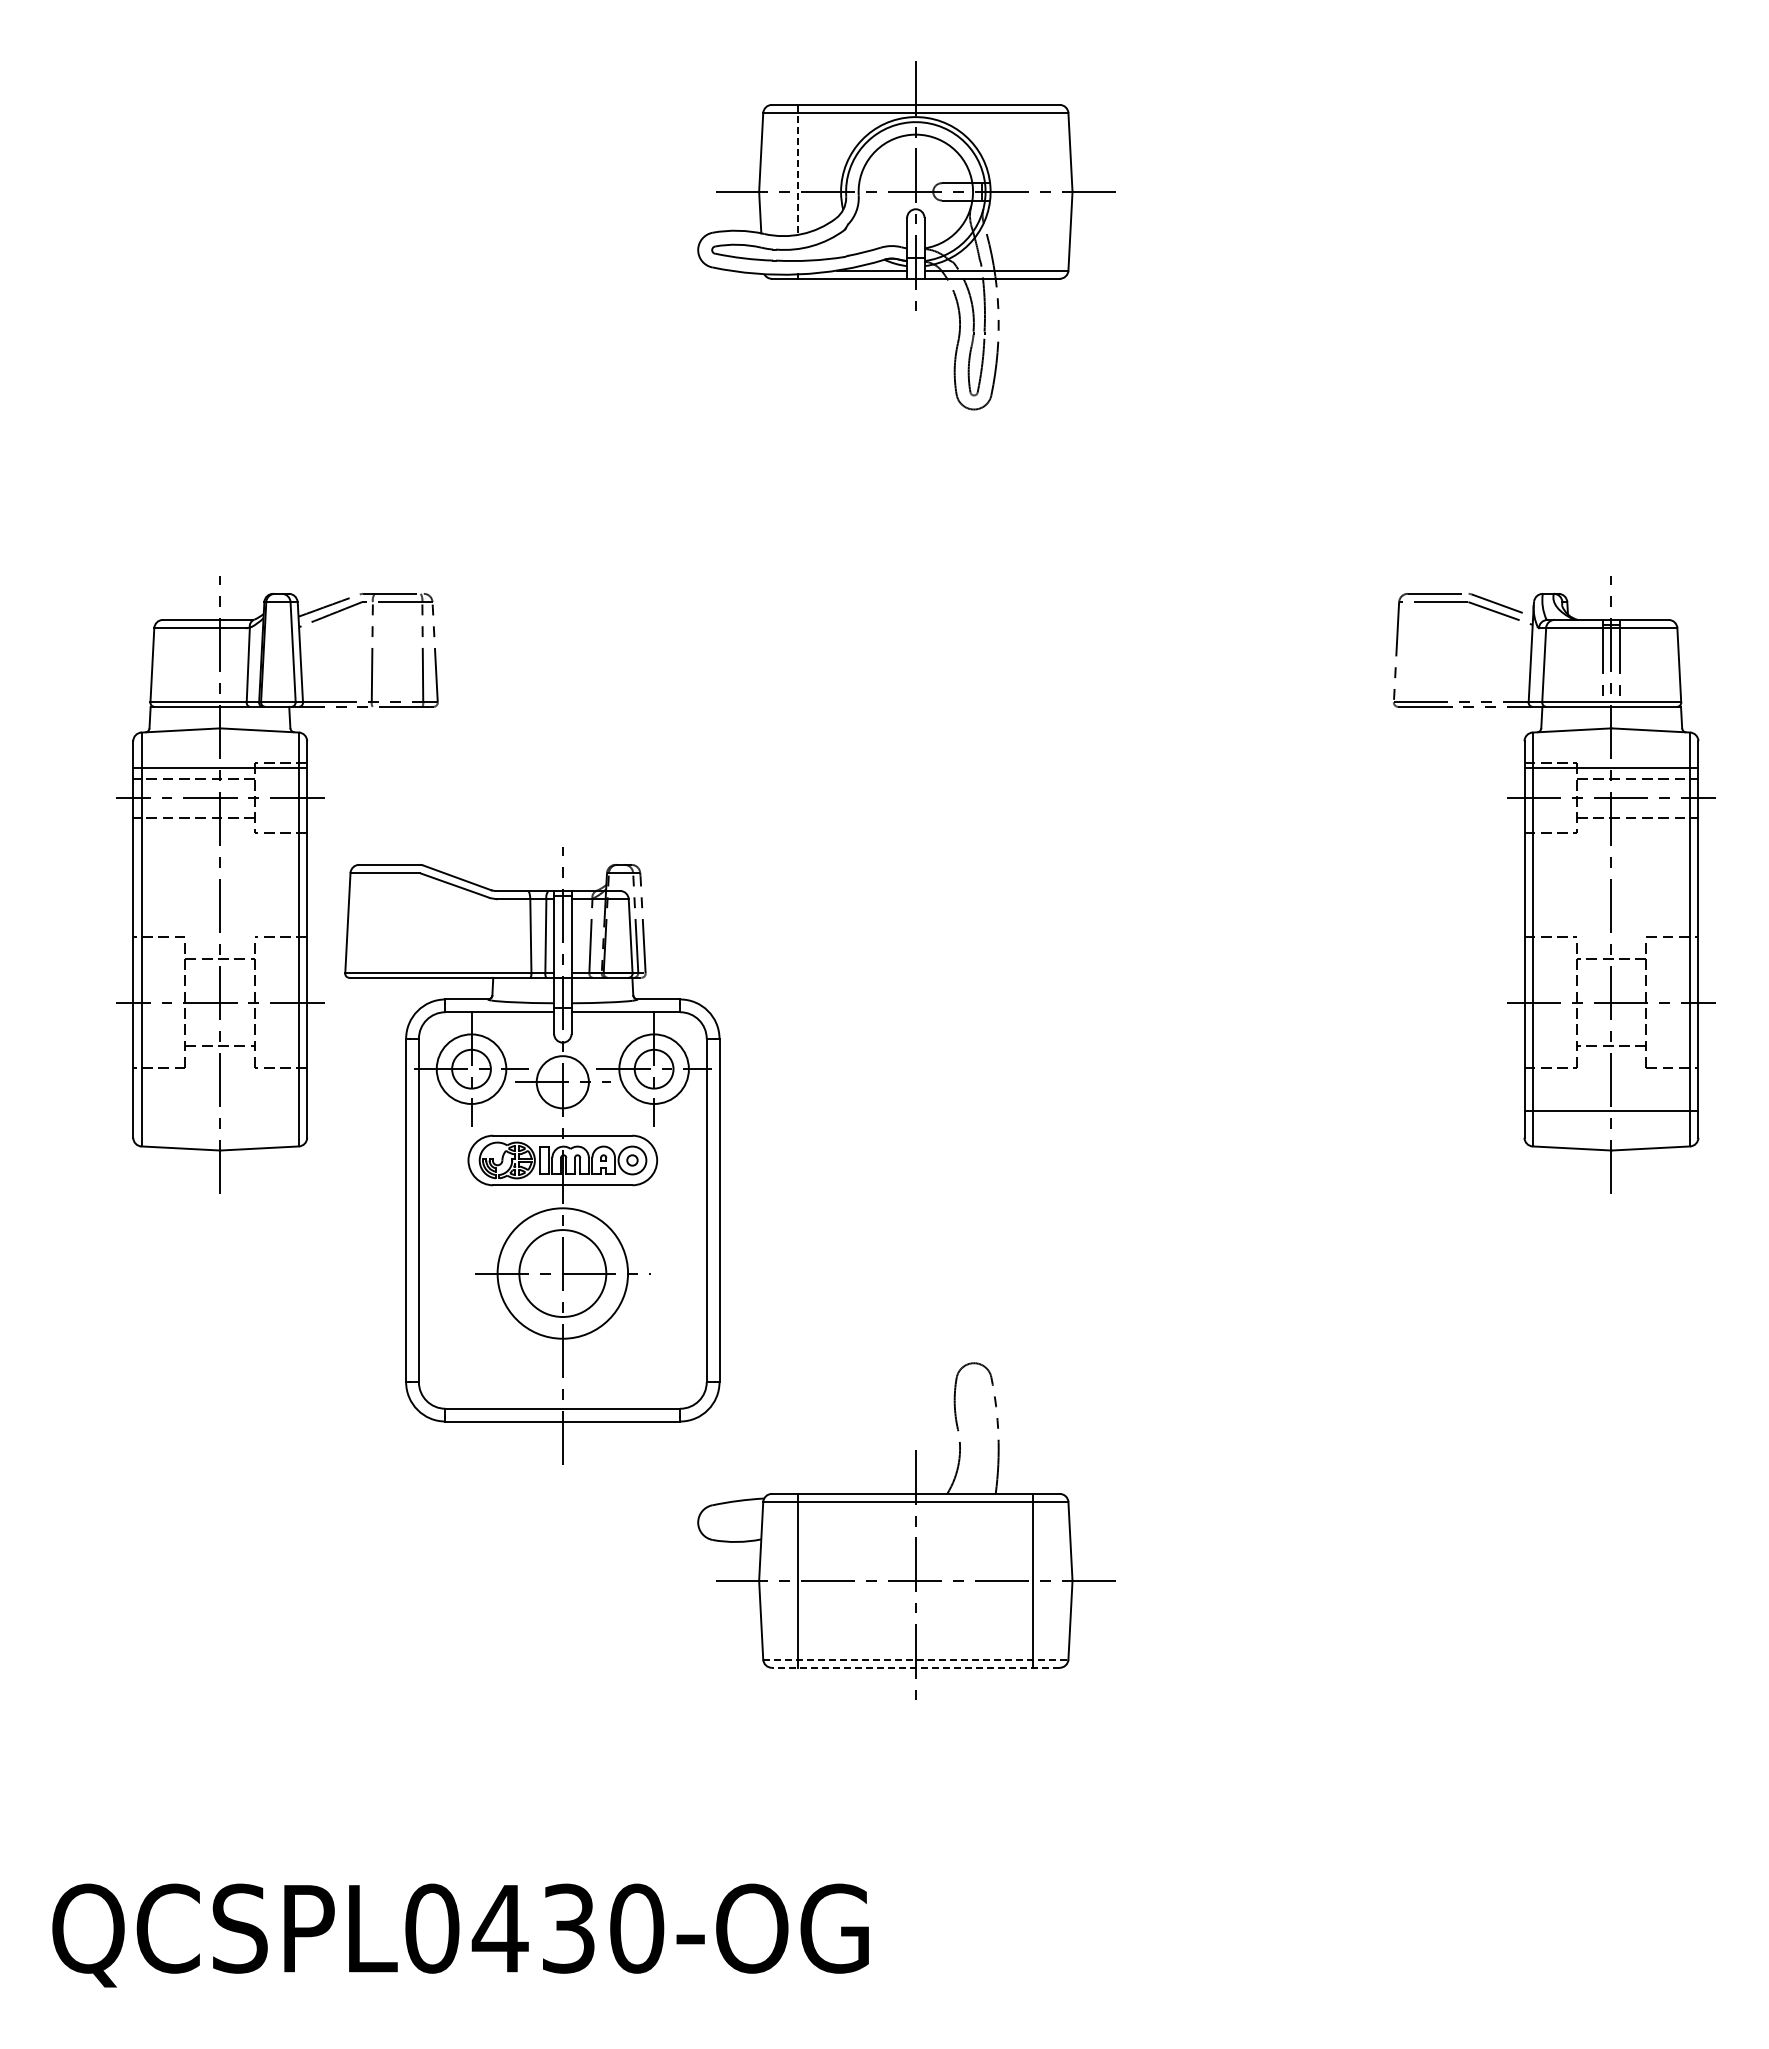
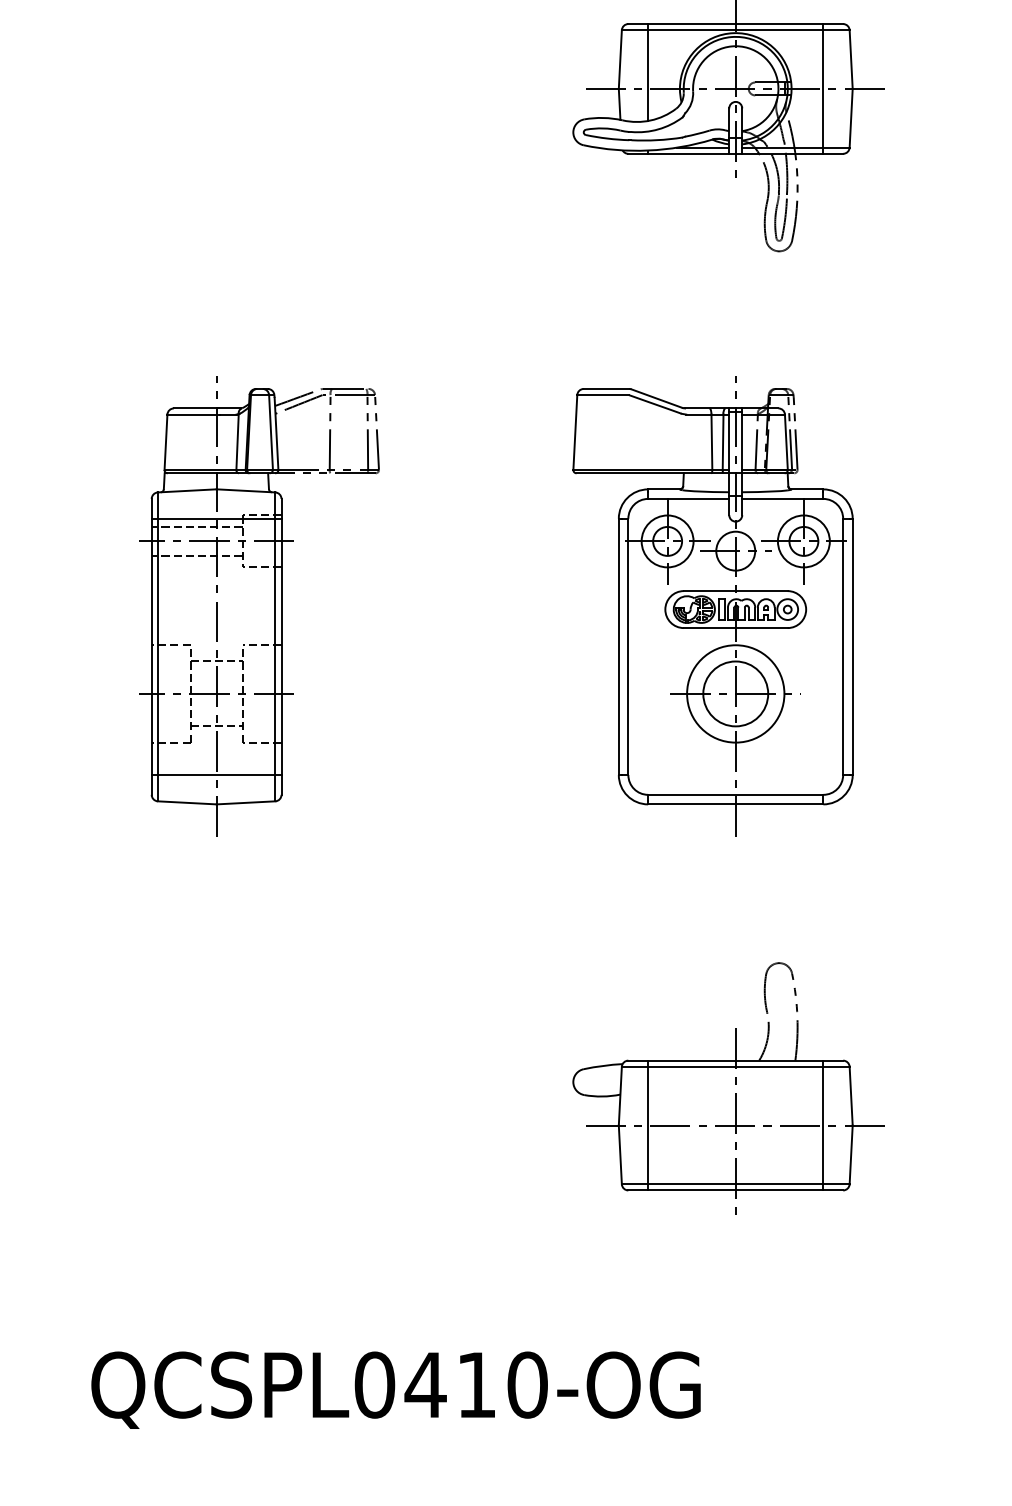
line: (798, 169) -> (648, 72), dashed -> solid
line: (1033, 191) -> (823, 88), added
line: (220, 1111) -> (216, 775), added
part: (532, 1155) -> (713, 605), moved
line: (915, 1659) -> (735, 1184), dashed -> solid
line: (915, 1667) -> (735, 1190), dashed -> solid
text: (568, 1928) -> (476, 1384), QCSPL0430-OG -> QCSPL0410-OG

